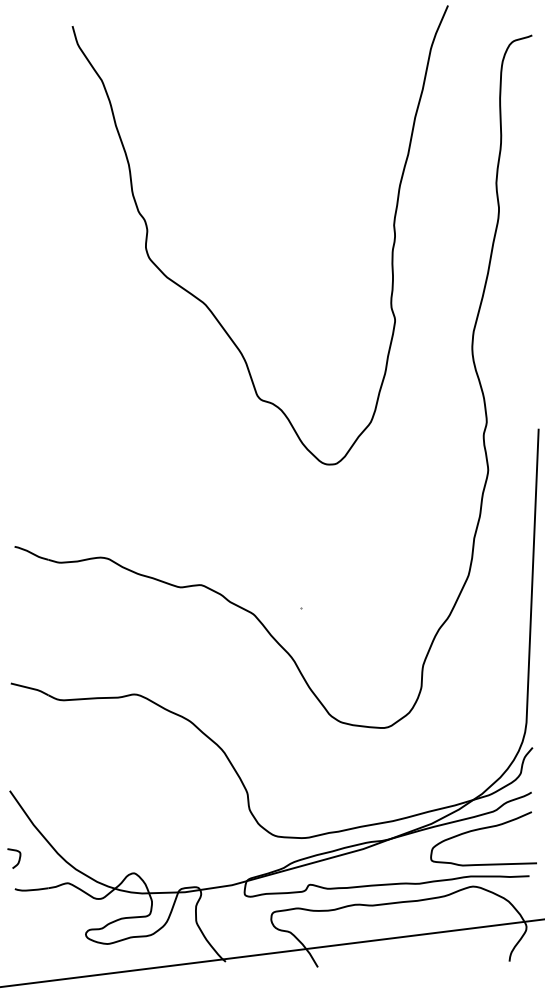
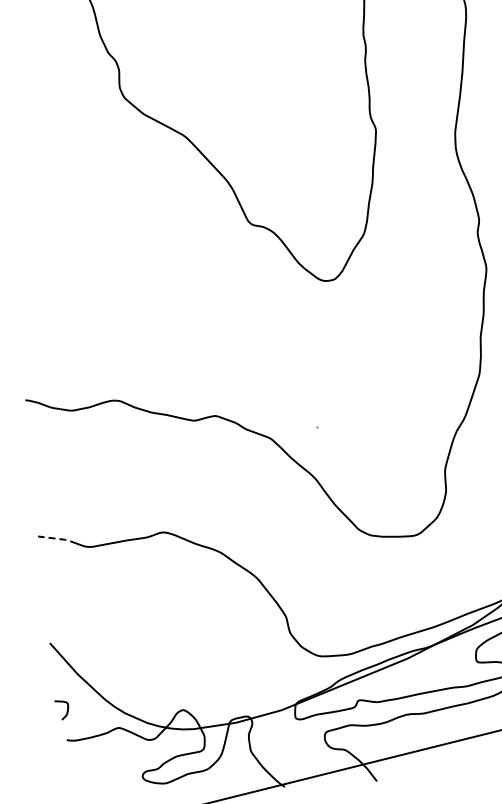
line: (30, 688) -> (58, 539), solid -> dashed

